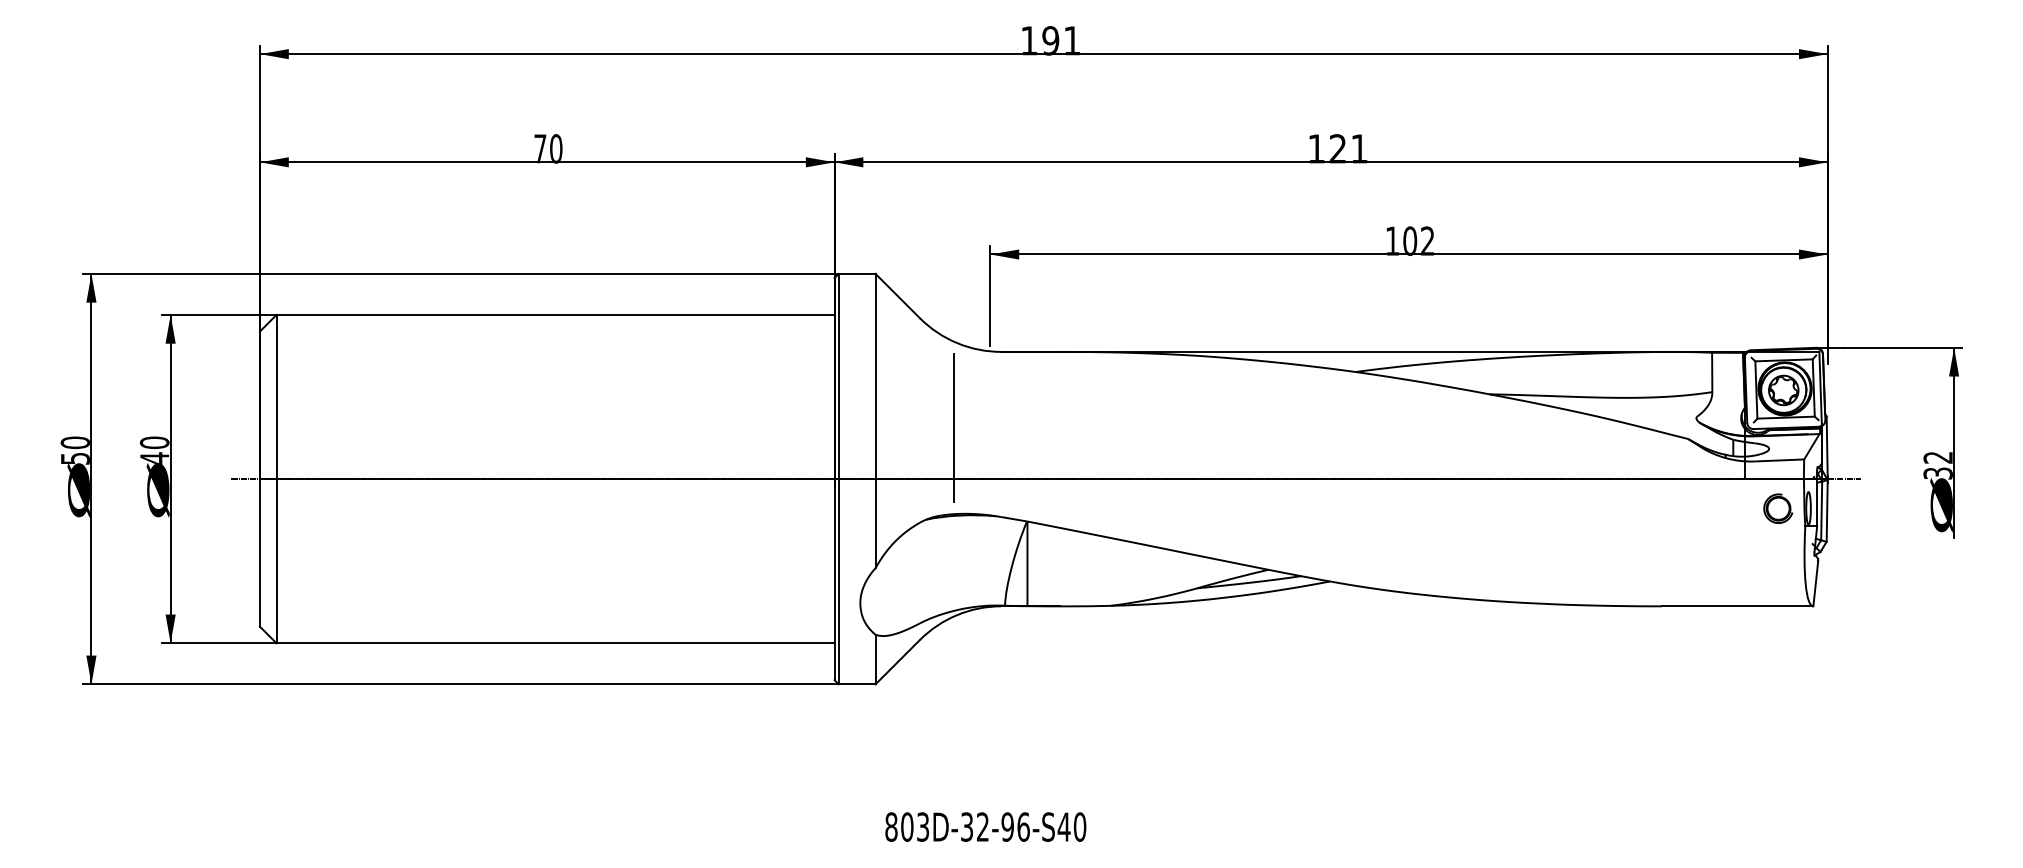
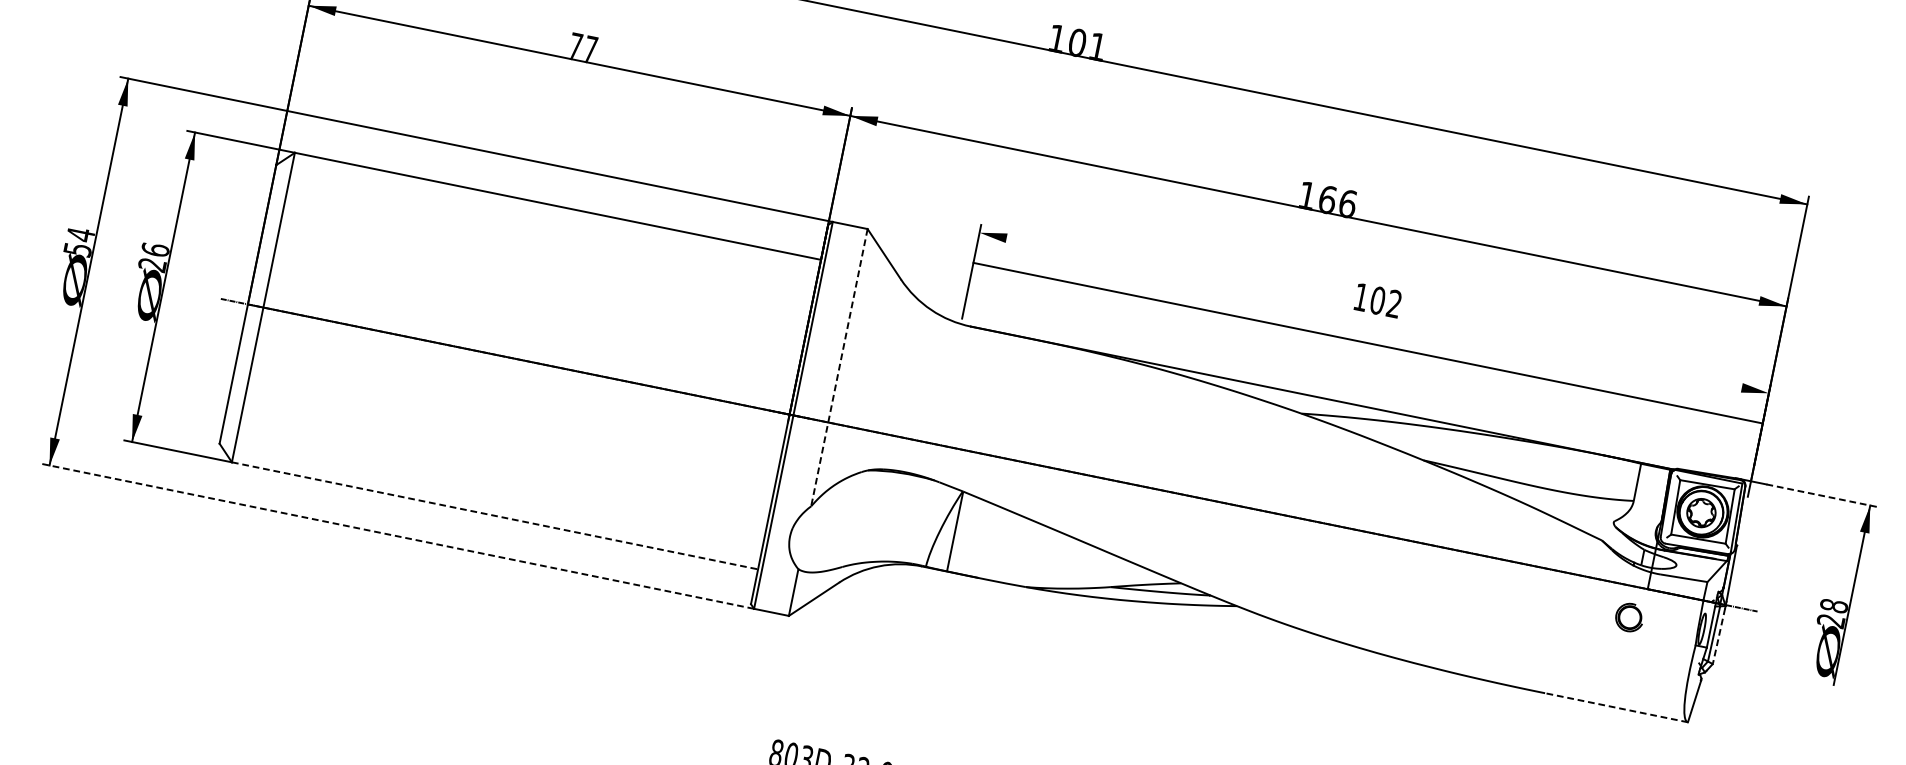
text: (1050, 40) -> (1077, 42), 191 -> 101
text: (556, 148) -> (590, 49), 70 -> 77
text: (1348, 148) -> (1337, 201), 121 -> 166
line: (1408, 254) -> (1367, 343), moved
line: (1903, 347) -> (1822, 495), solid -> dashed
line: (875, 421) -> (839, 368), solid -> dashed
line: (953, 427) -> (911, 388), removed
text: (74, 442) -> (79, 234), 50 -> 54
text: (154, 450) -> (153, 257), 40 -> 26
text: (1937, 465) -> (1831, 613), 32 -> 28
part: (1778, 508) -> (1629, 617), moved
line: (1827, 512) -> (1719, 636), solid -> dashed
line: (1737, 606) -> (1616, 707), solid -> dashed
line: (556, 643) -> (495, 516), solid -> dashed
line: (460, 684) -> (397, 536), solid -> dashed

